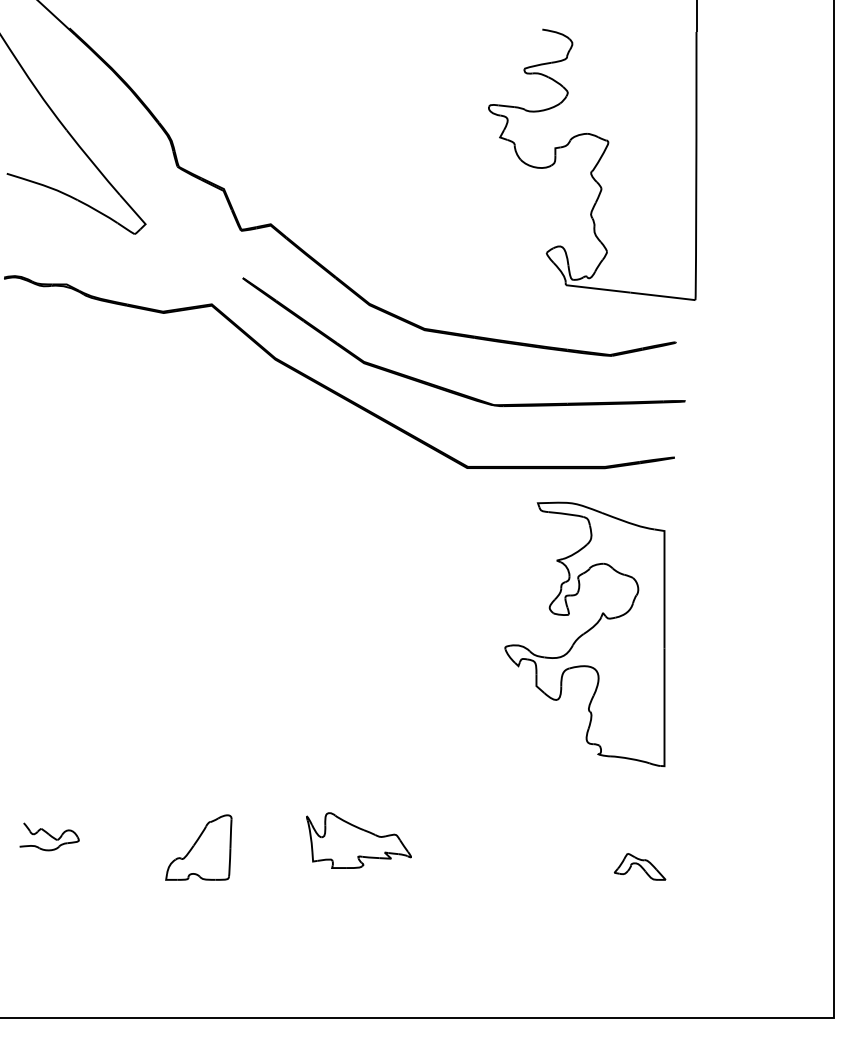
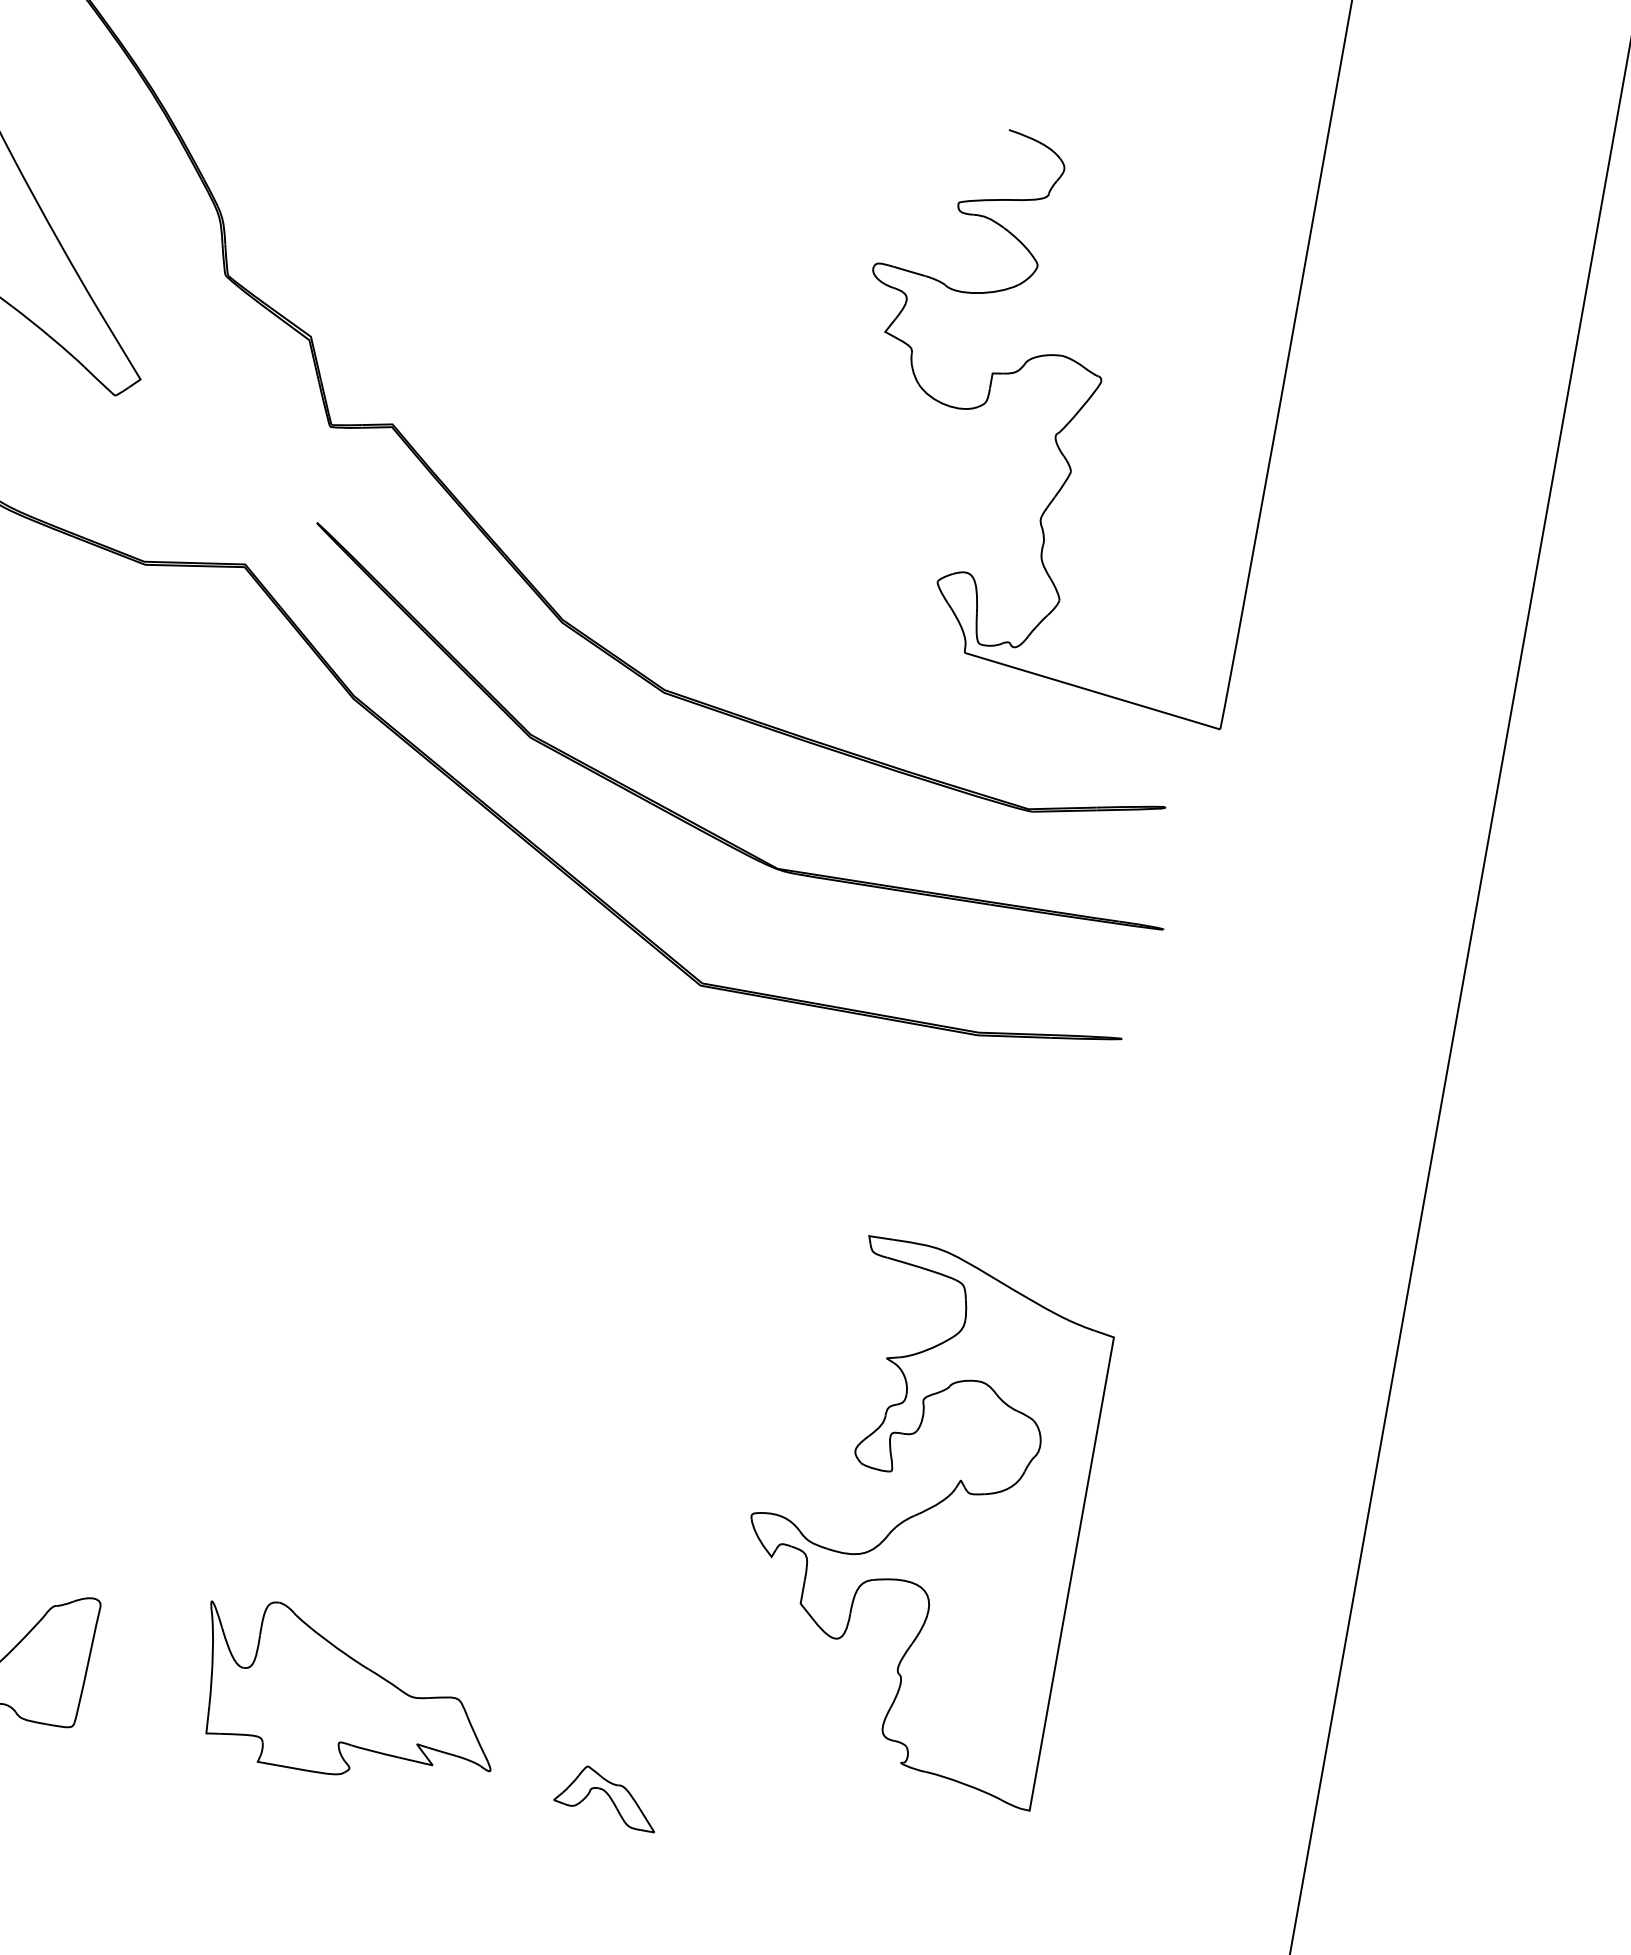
part: (584, 634) -> (915, 1516), moved
part: (358, 840) -> (348, 1696), size x1.43
part: (639, 866) -> (606, 1796), moved

